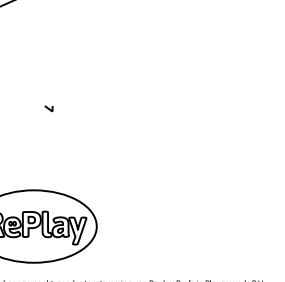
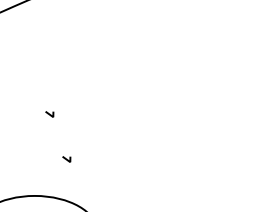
line: (65, 153) -> (66, 159), added

